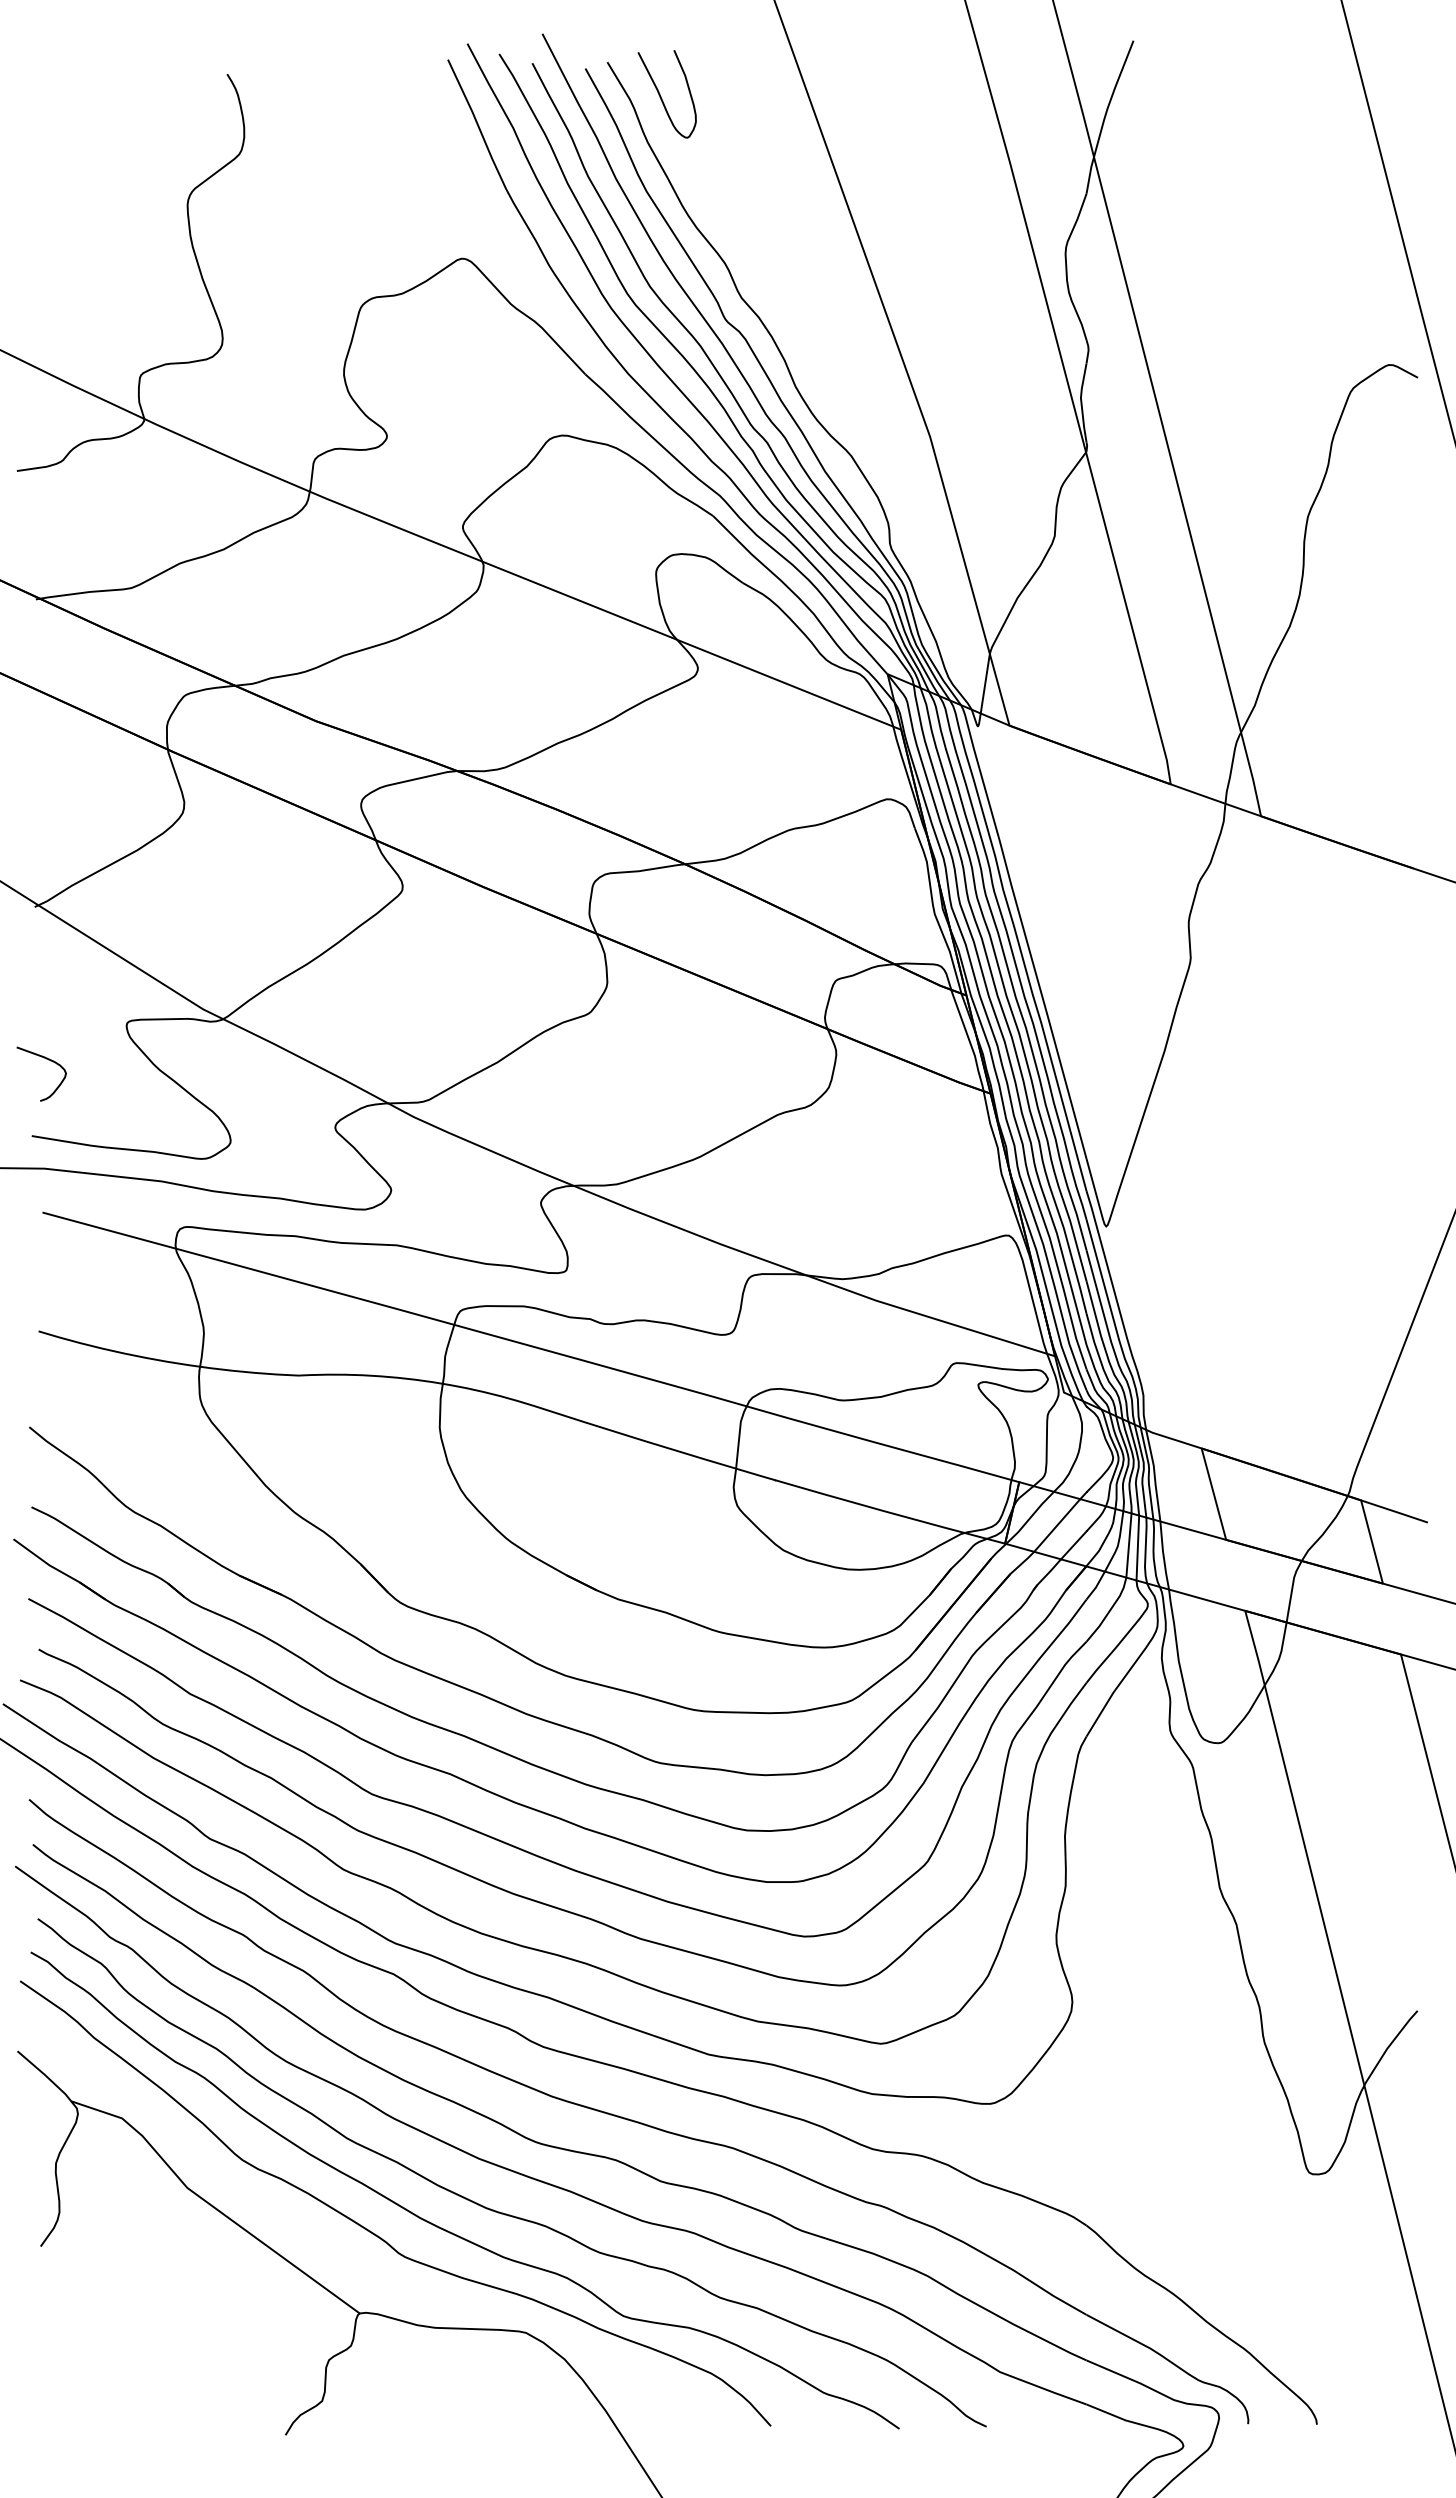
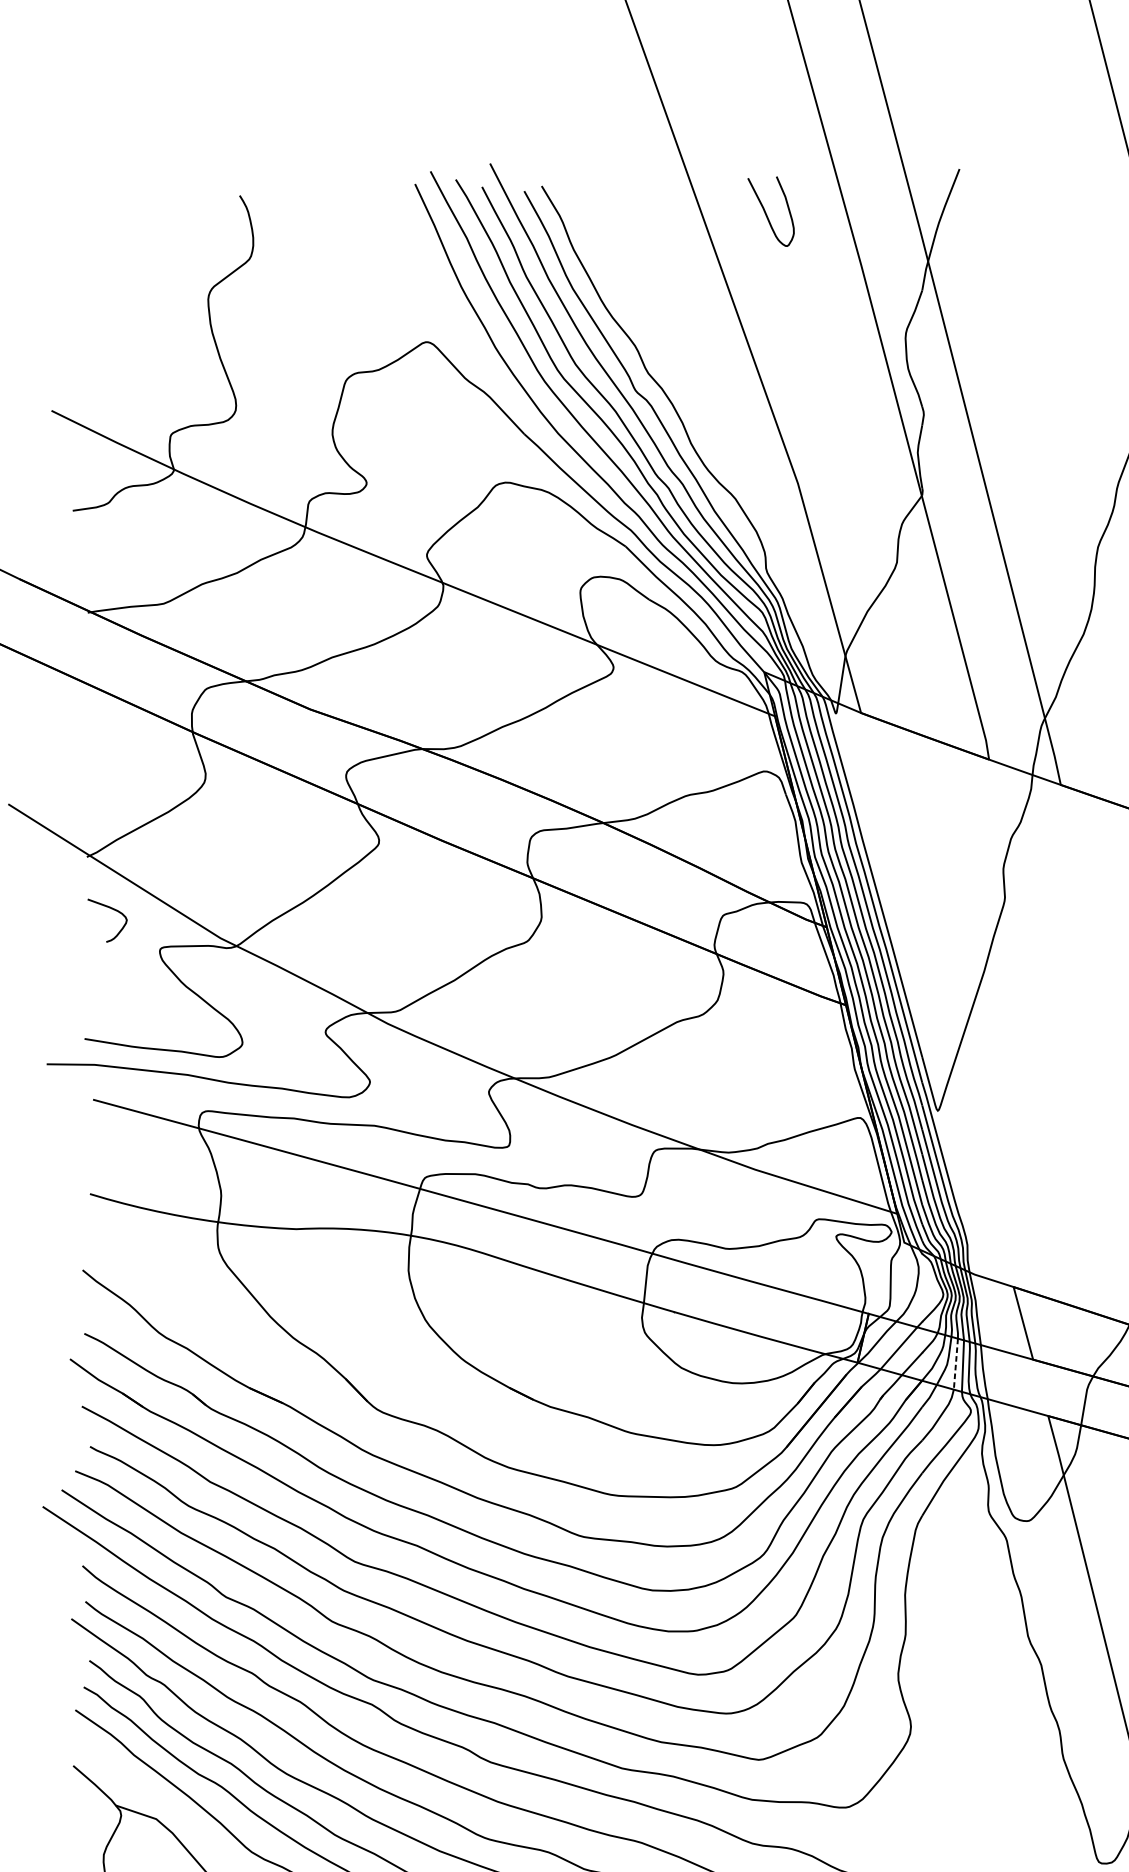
curve: (661, 96) -> (766, 213), moved
curve: (48, 1060) -> (112, 909), moved
line: (1128, 1546) -> (955, 1364), solid -> dashed

